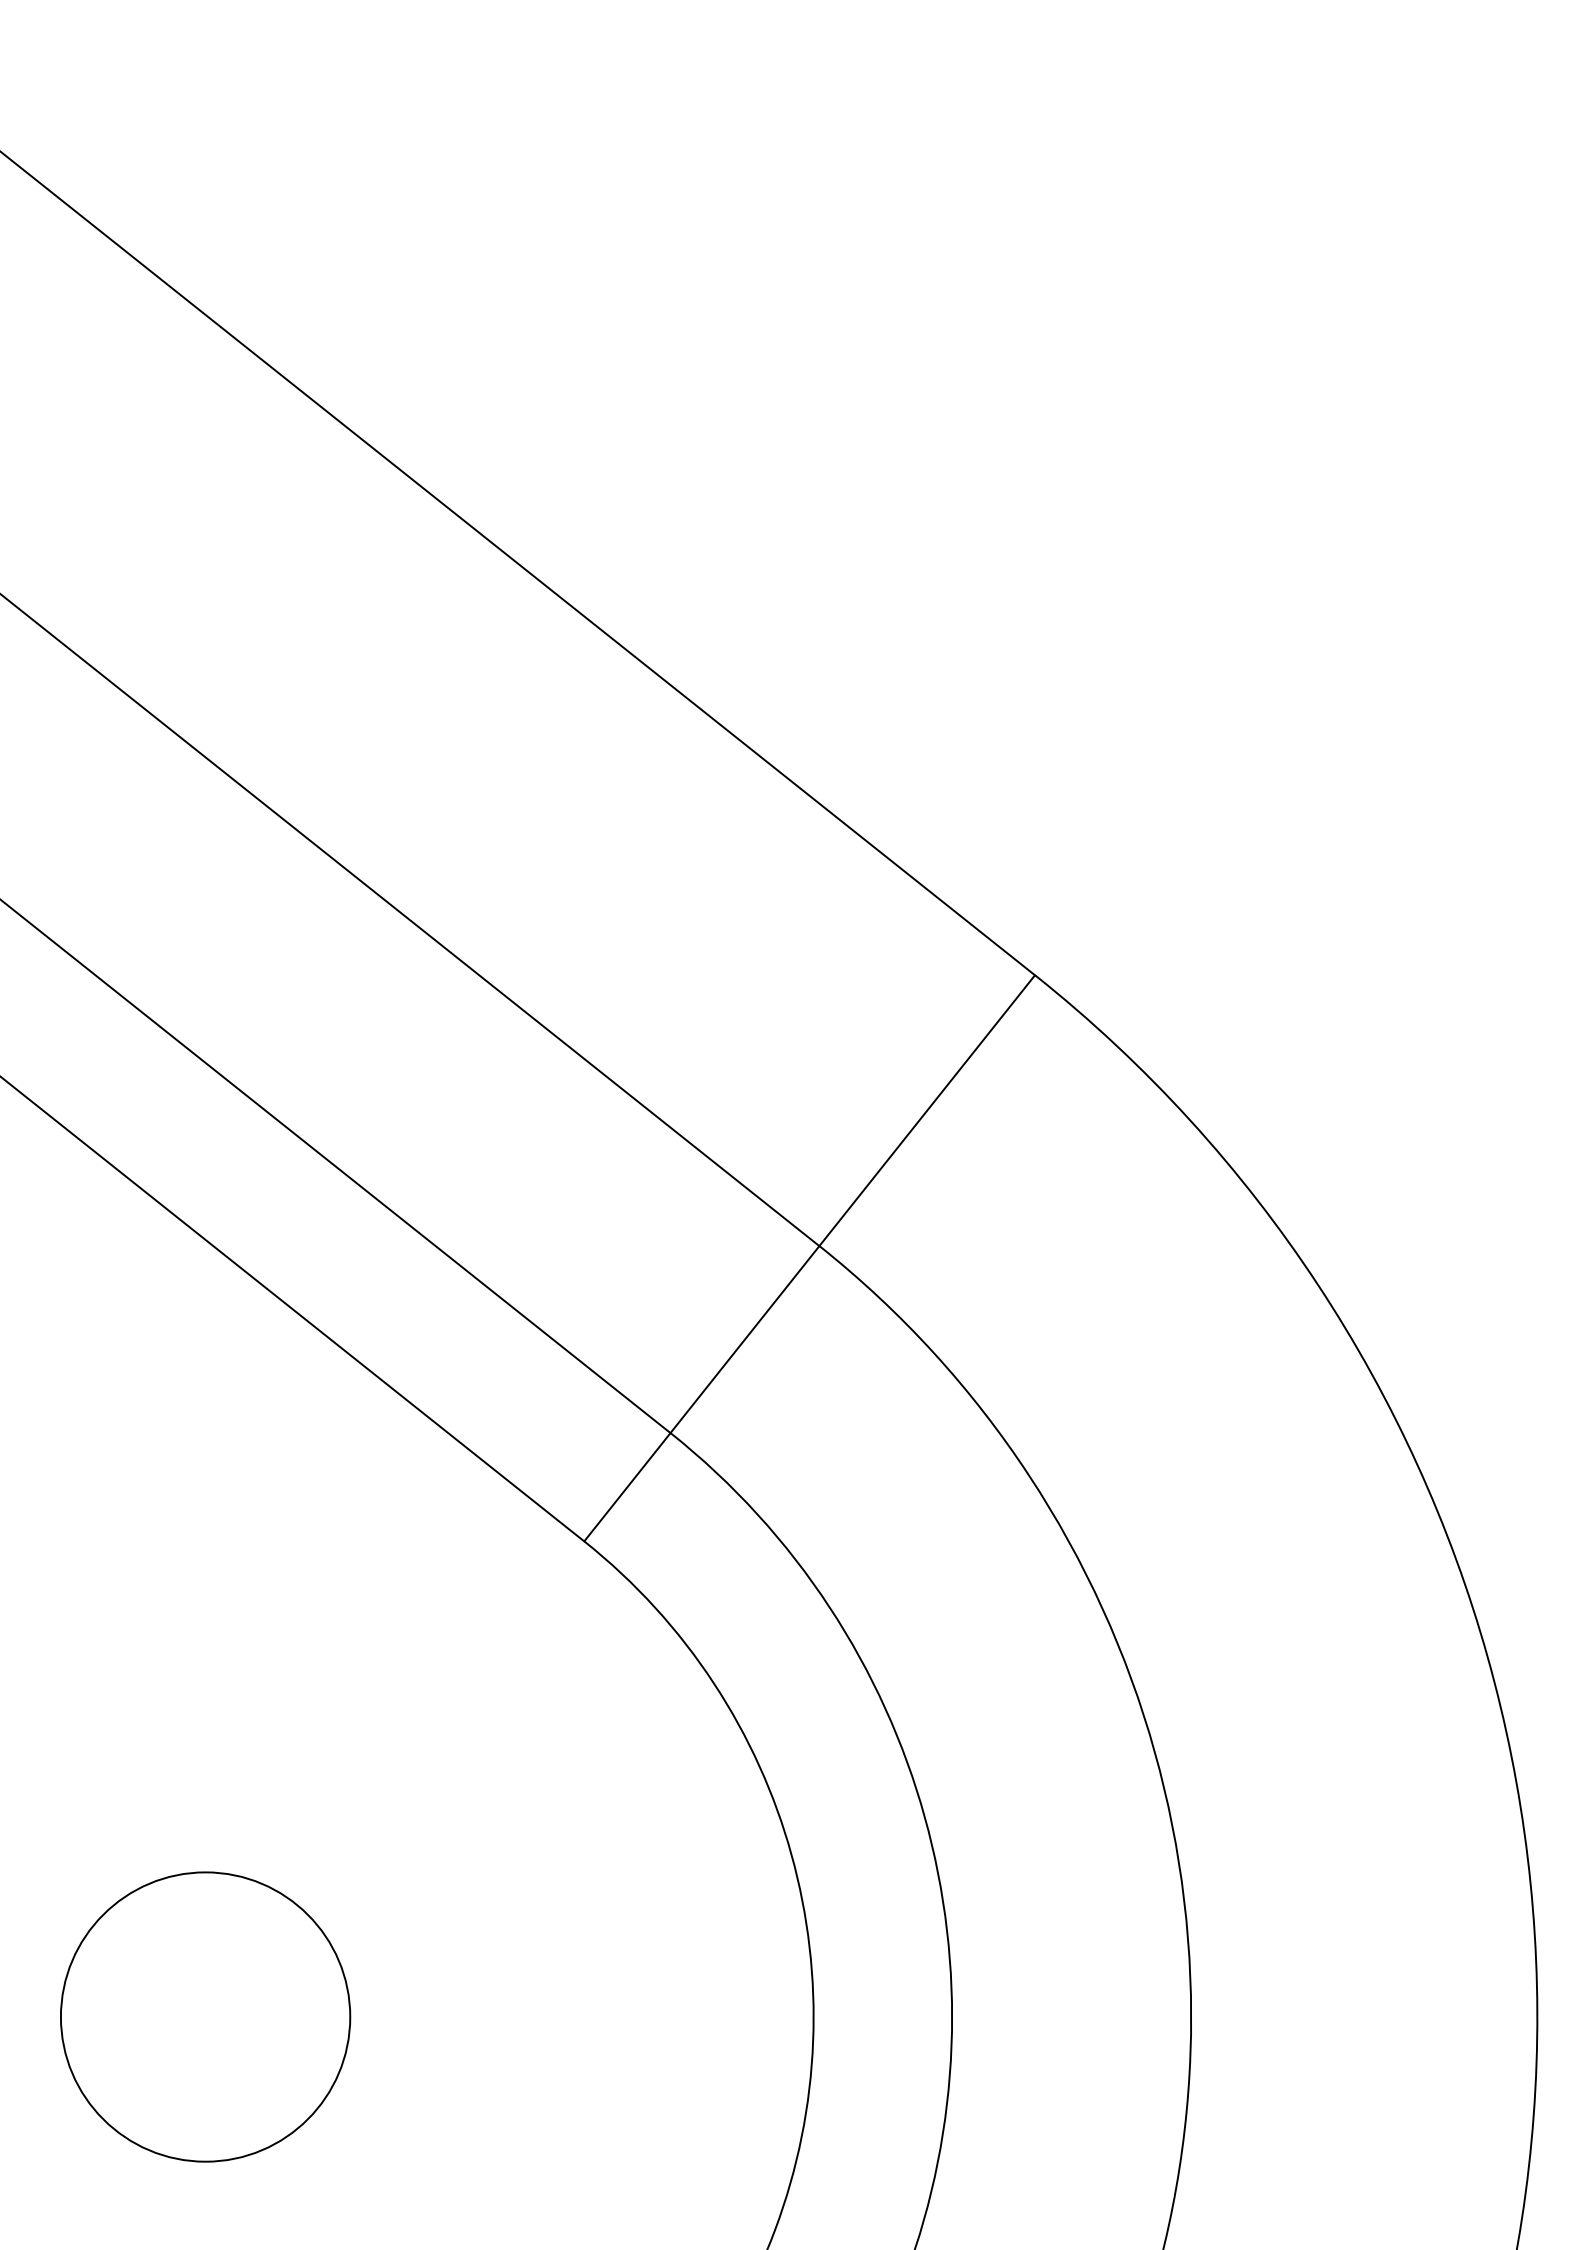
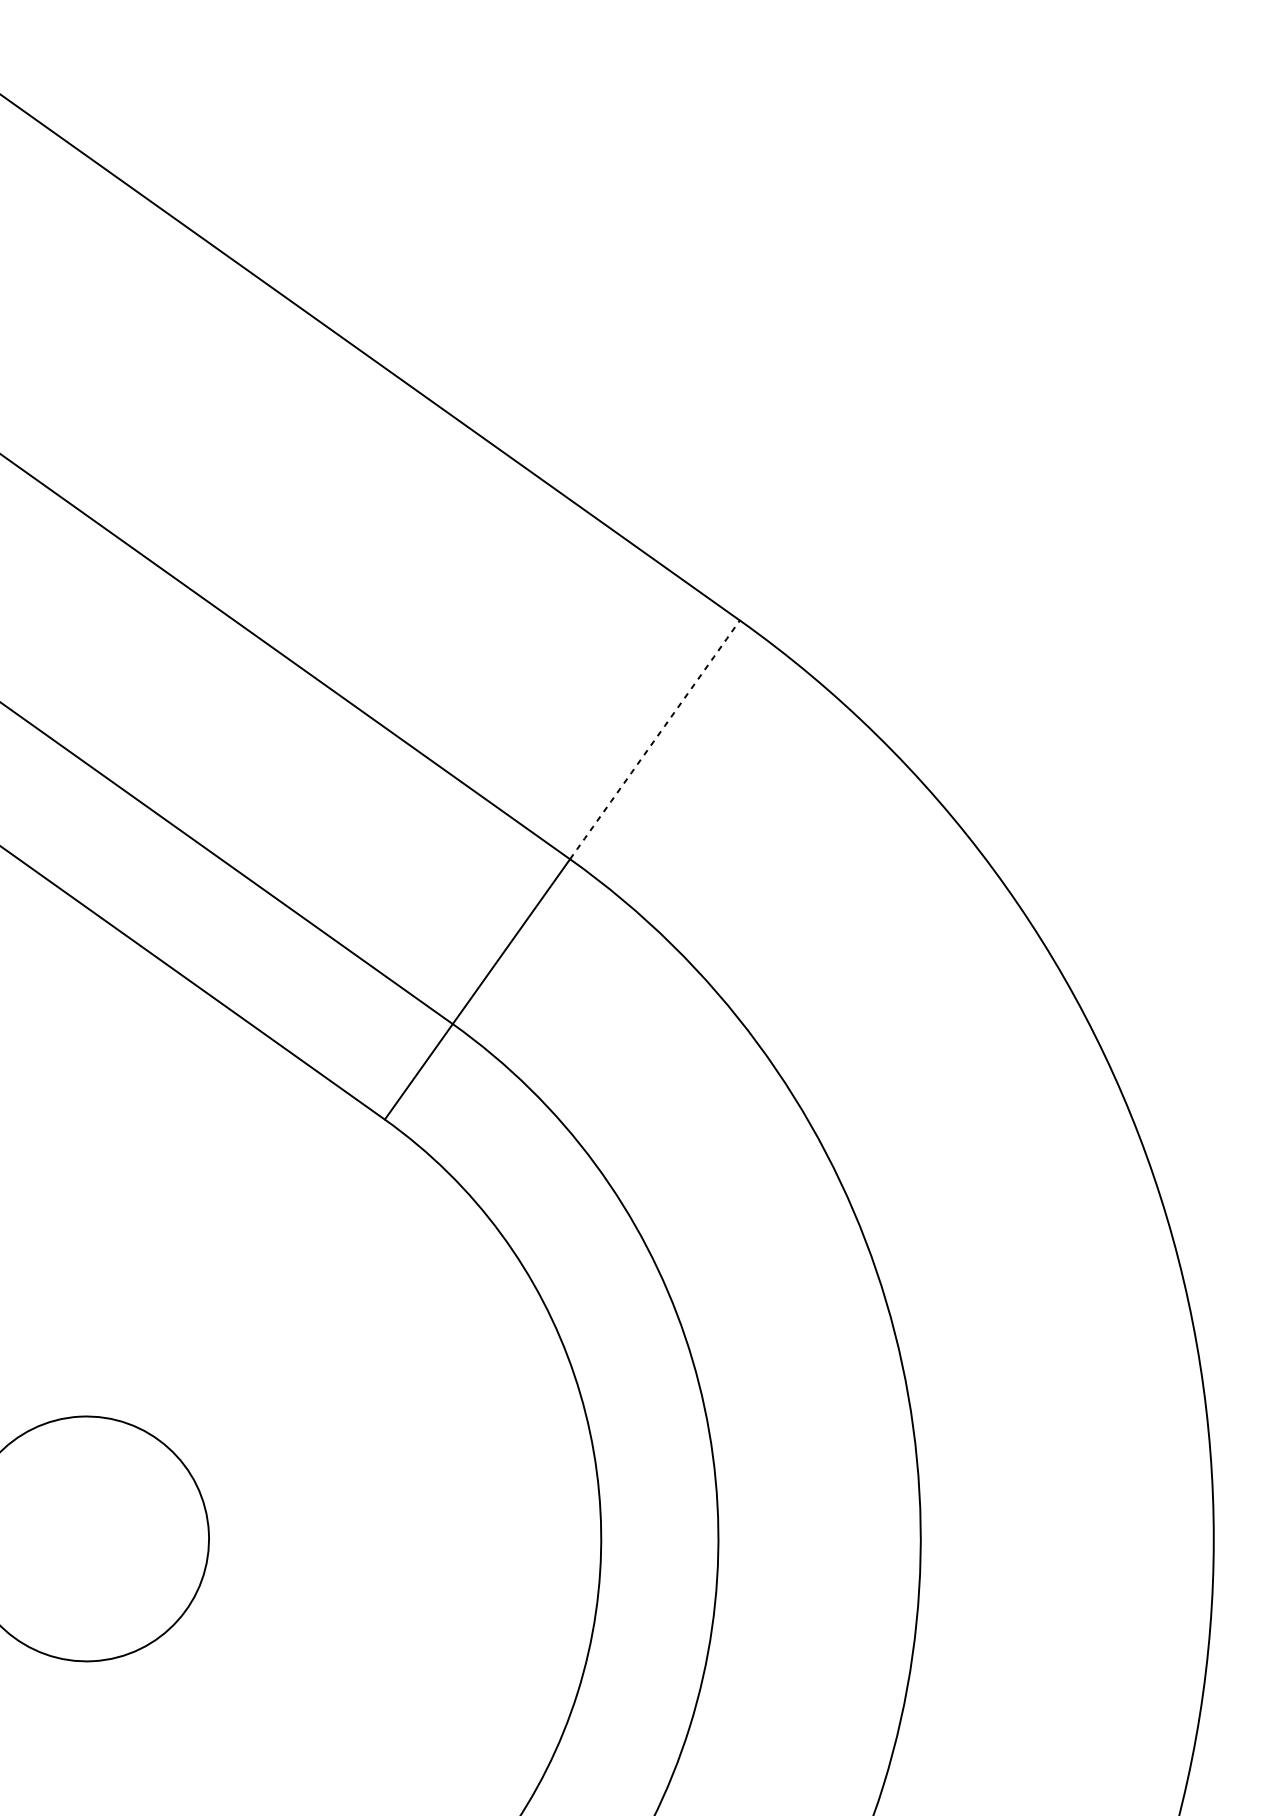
arc: (924, 1113) -> (652, 742), solid -> dashed

